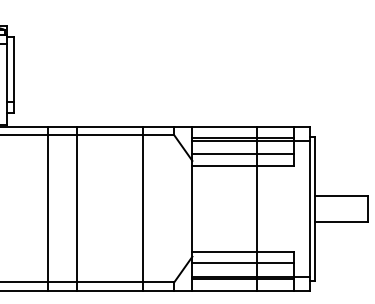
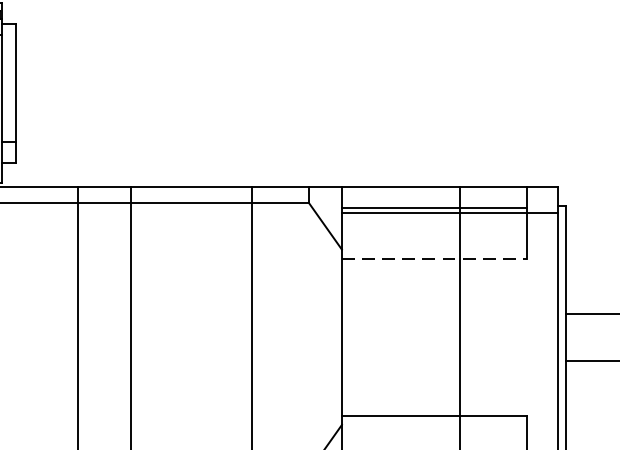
line: (242, 154) -> (433, 237), removed
line: (243, 165) -> (435, 258), solid -> dashed
line: (242, 263) -> (433, 437), removed

